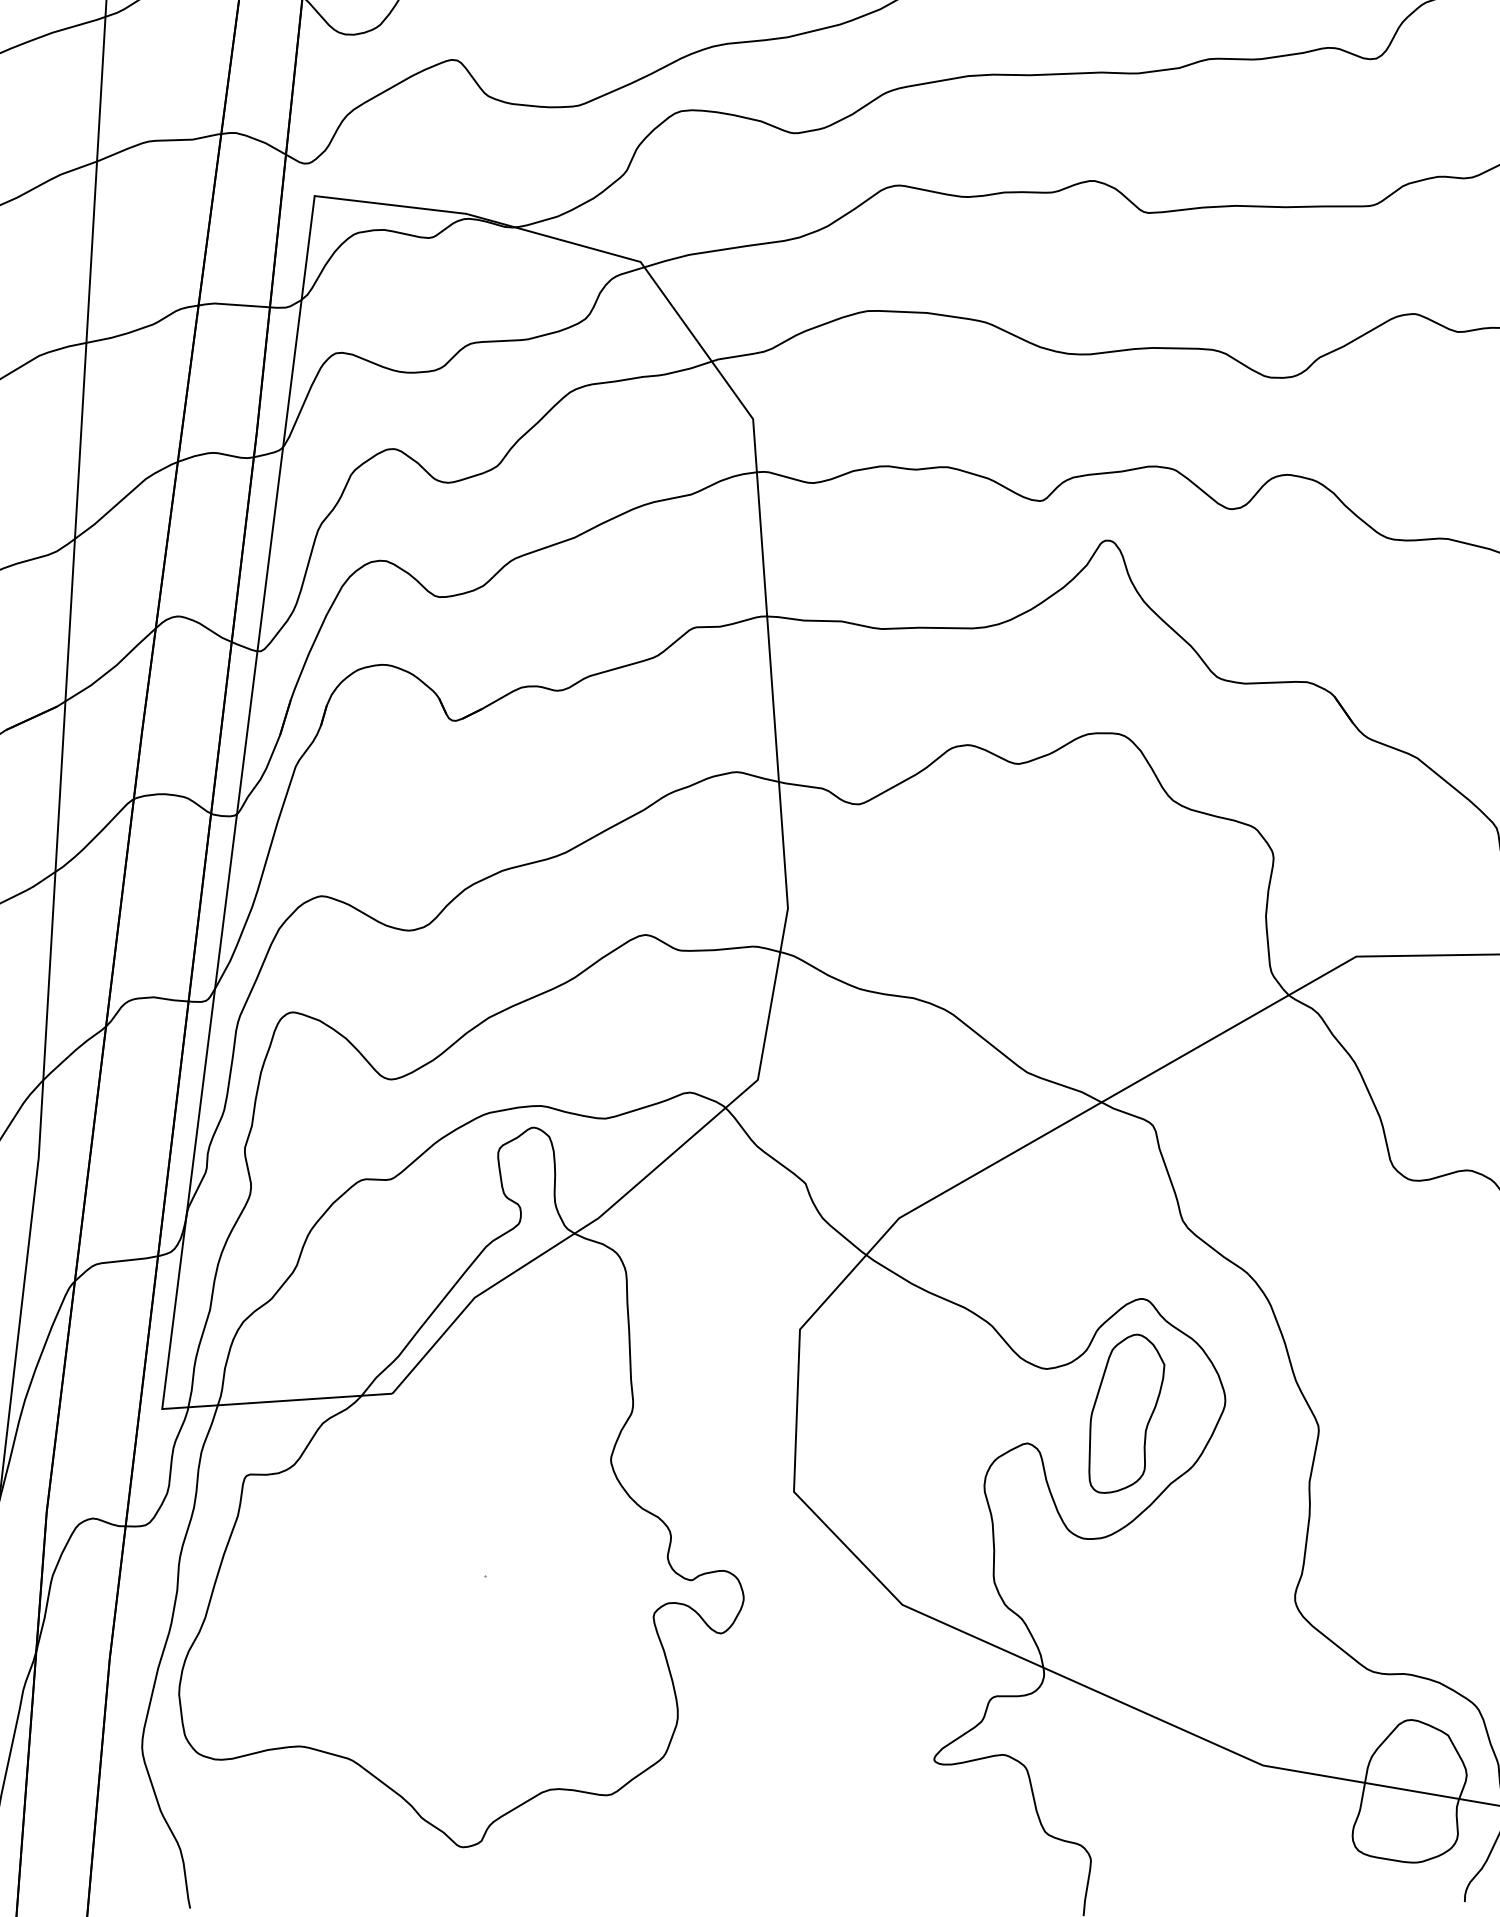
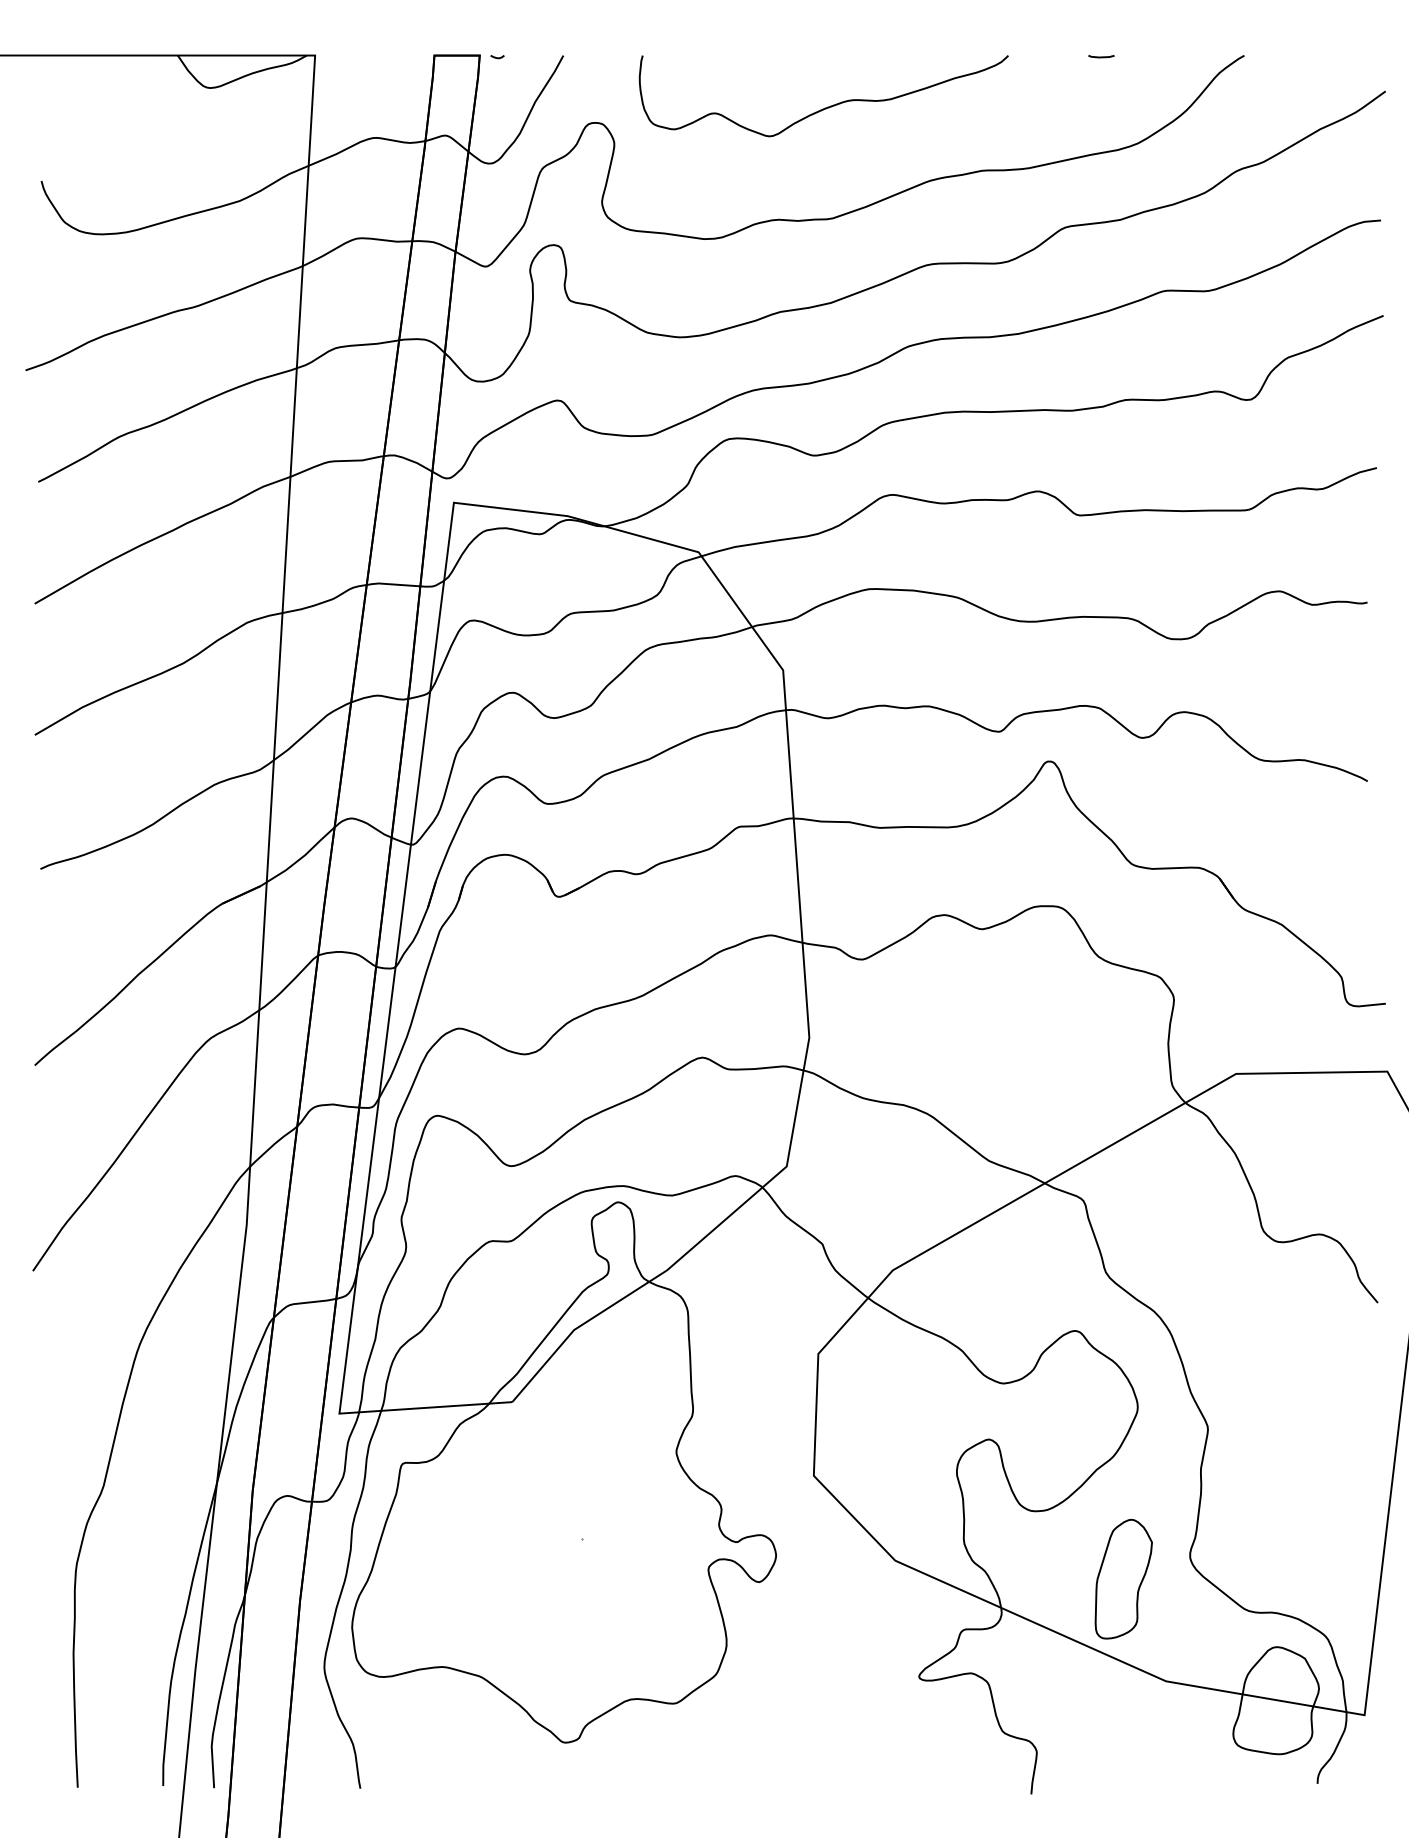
part: (1126, 1412) -> (1123, 1578), moved

